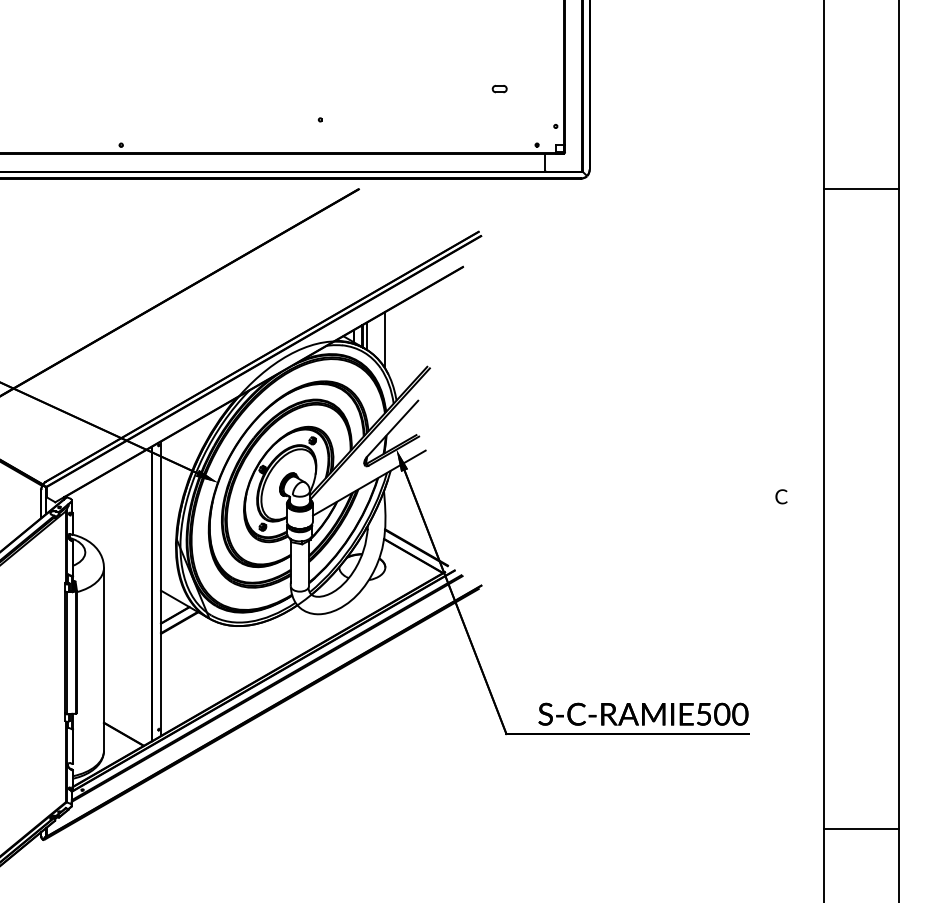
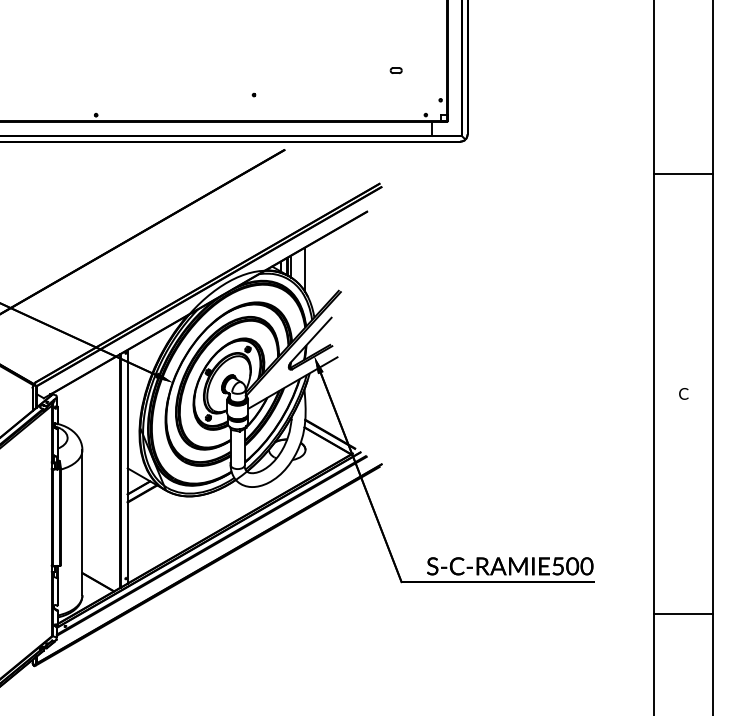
line: (861, 189) -> (683, 174), moved
text: (781, 496) -> (683, 393), moved
line: (861, 829) -> (683, 614), moved

